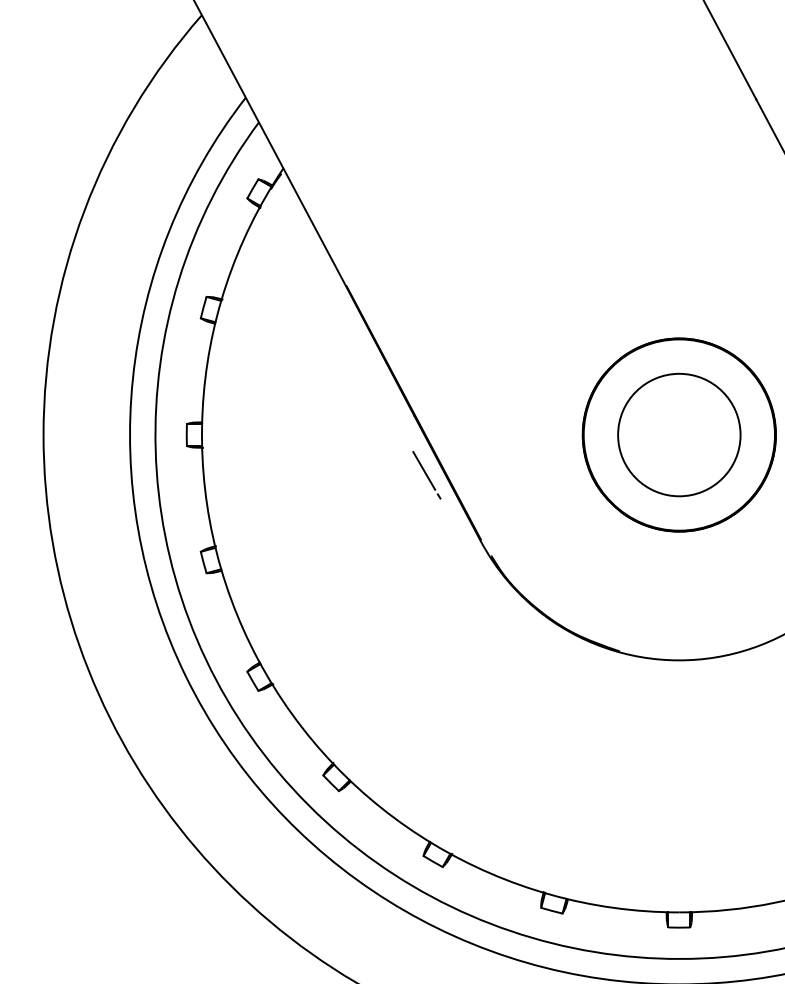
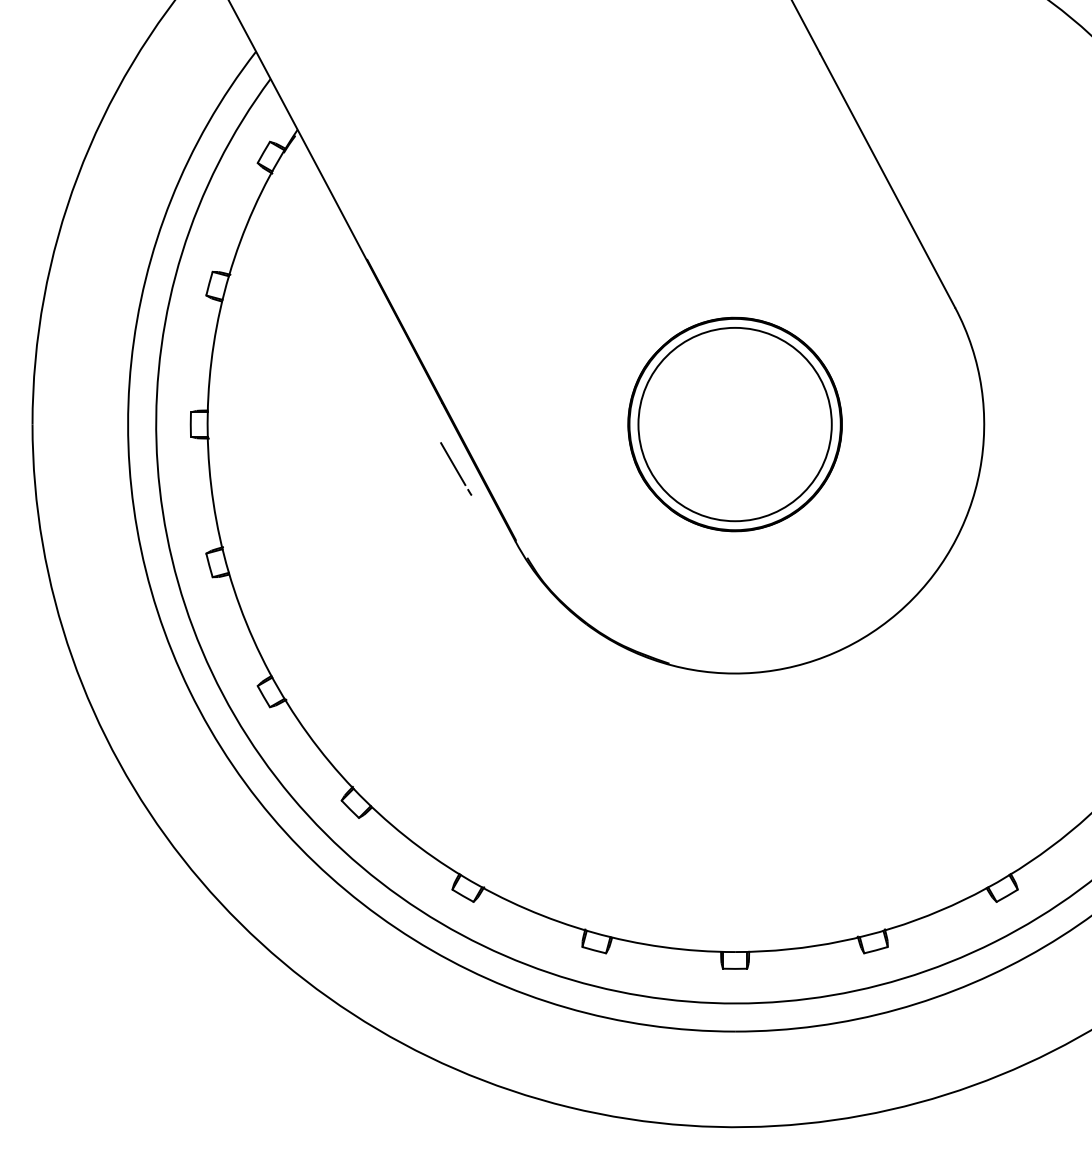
circle: (678, 435) -> (734, 424), size x1.43

